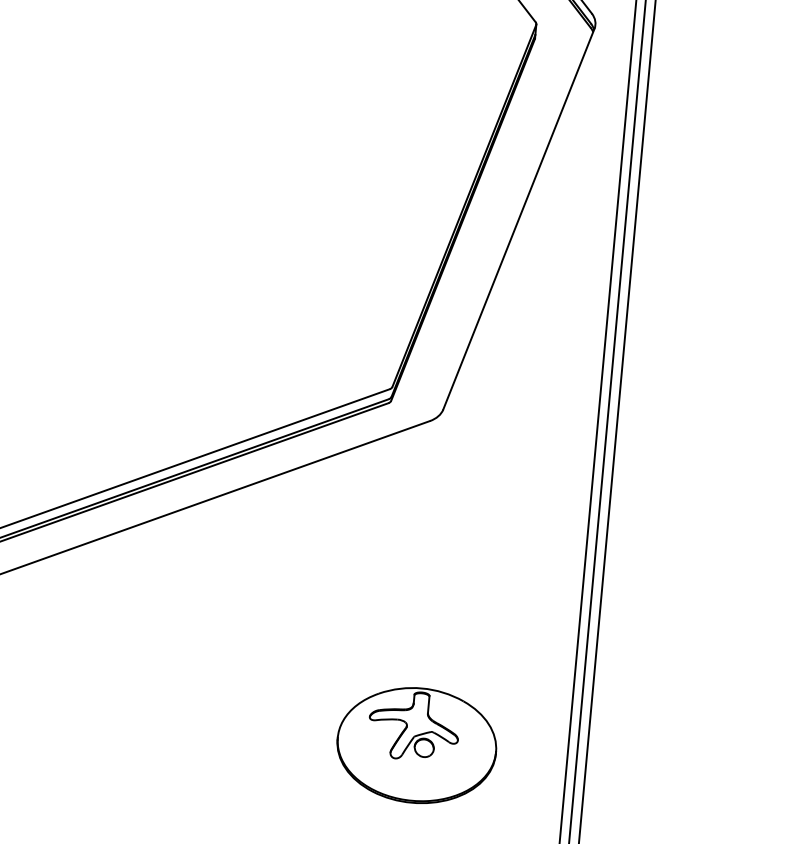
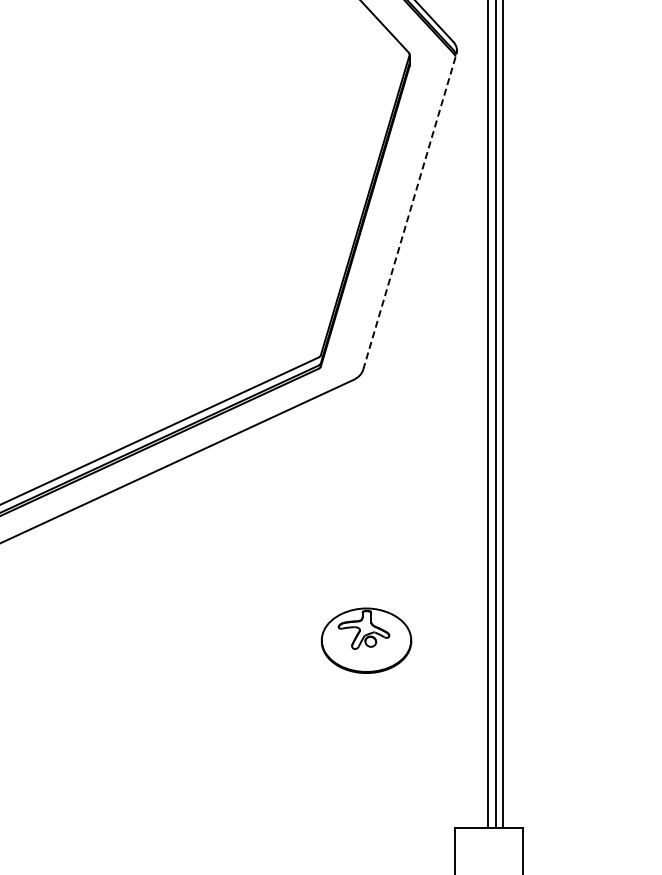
line: (518, 218) -> (409, 211), solid -> dashed
part: (416, 745) -> (366, 640), size x0.7

